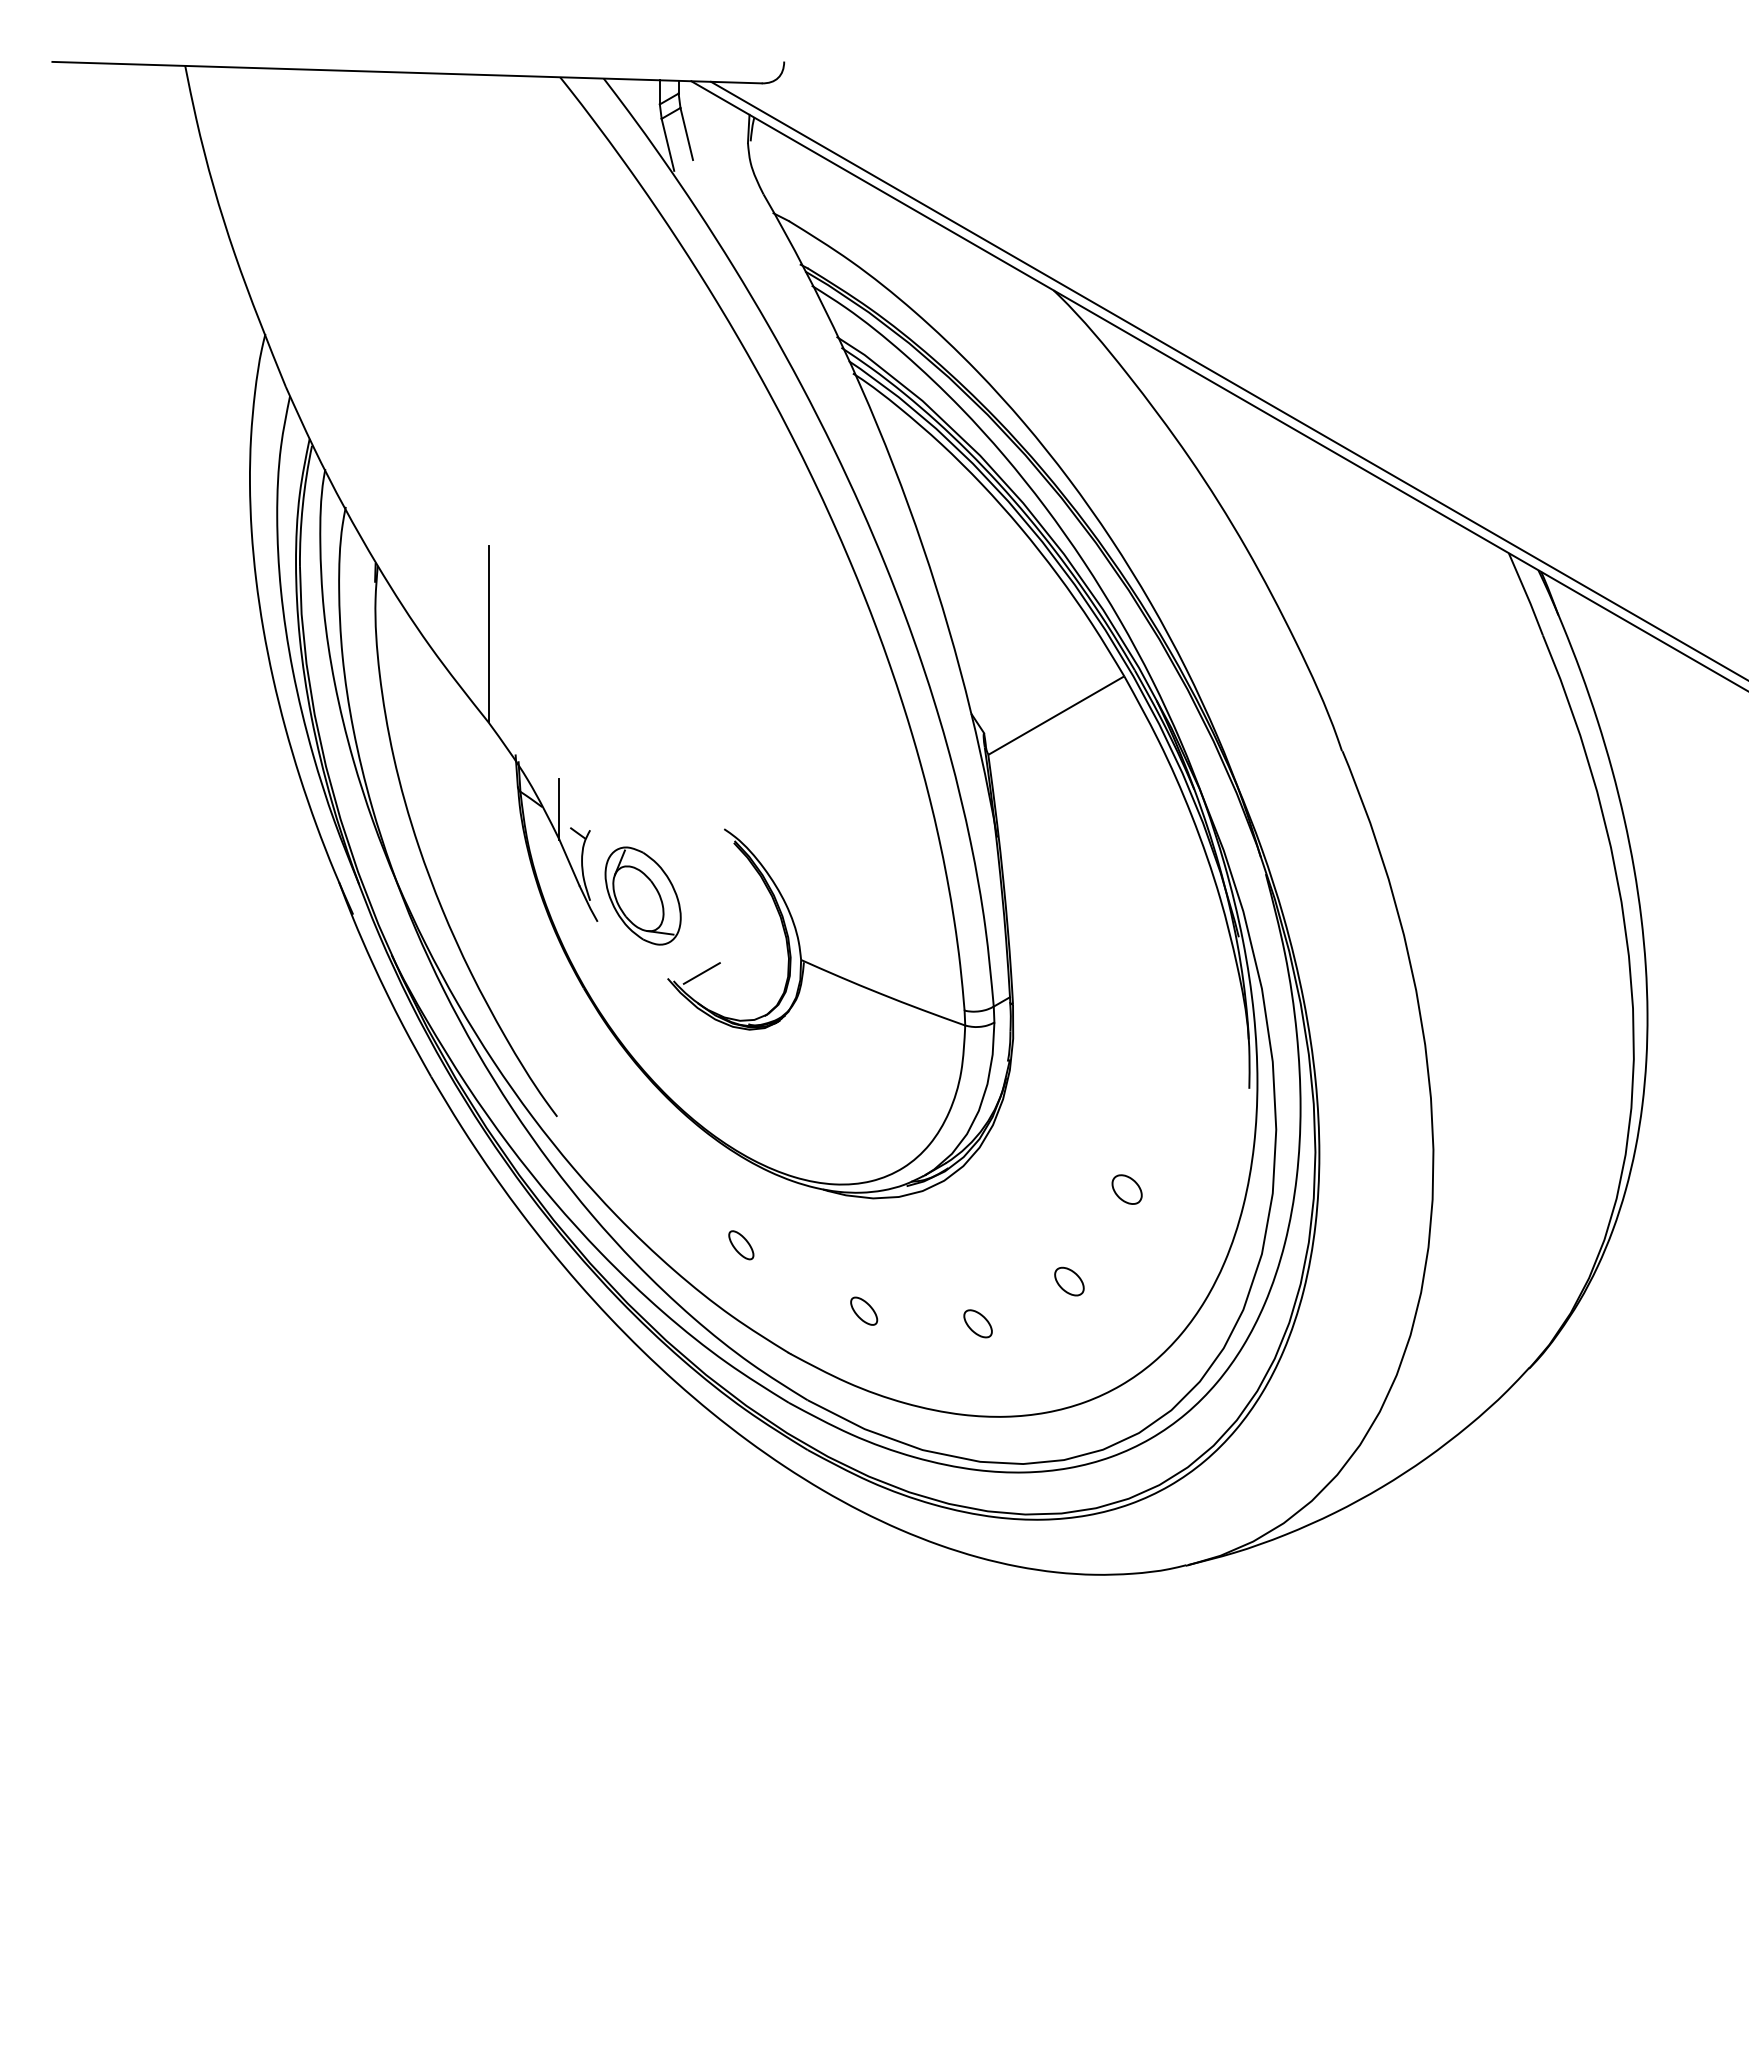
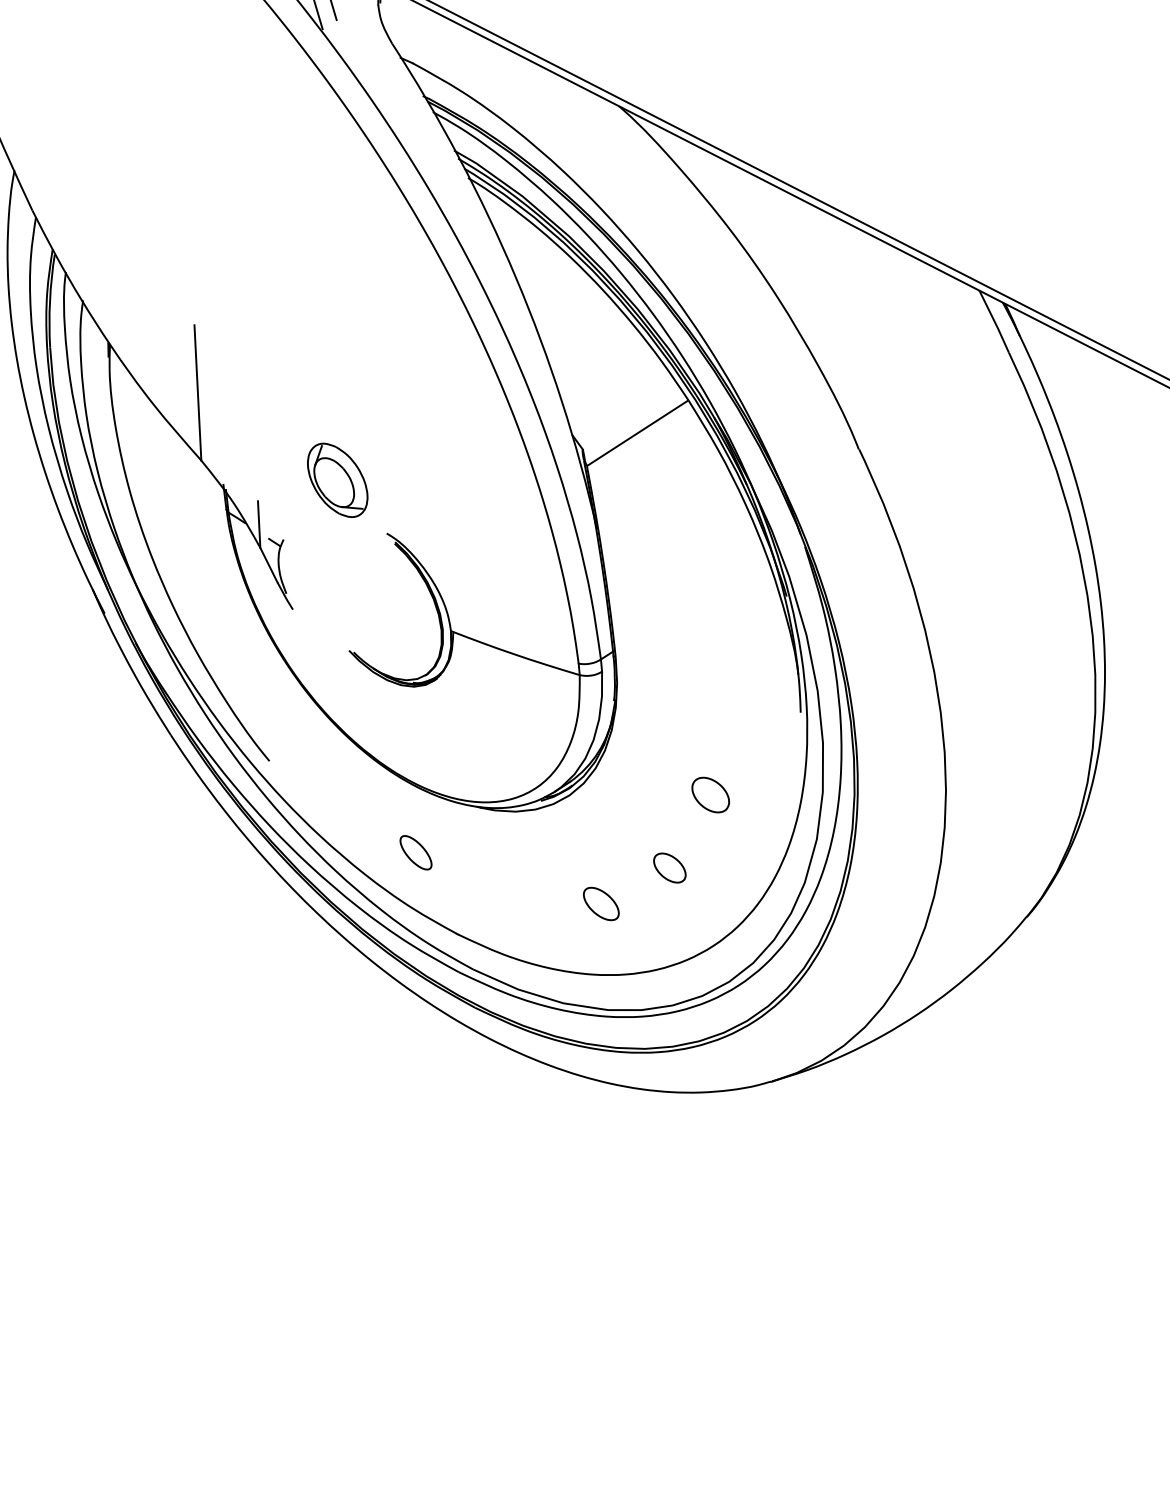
part: (642, 895) -> (337, 479), moved
line: (701, 973) -> (374, 645), removed
part: (1126, 1189) -> (710, 794), size x1.6
part: (741, 1245) -> (416, 853), size x1.6
part: (1069, 1281) -> (669, 867), size x1.4
part: (864, 1310) -> (513, 898), removed
part: (977, 1323) -> (600, 903), size x1.6

